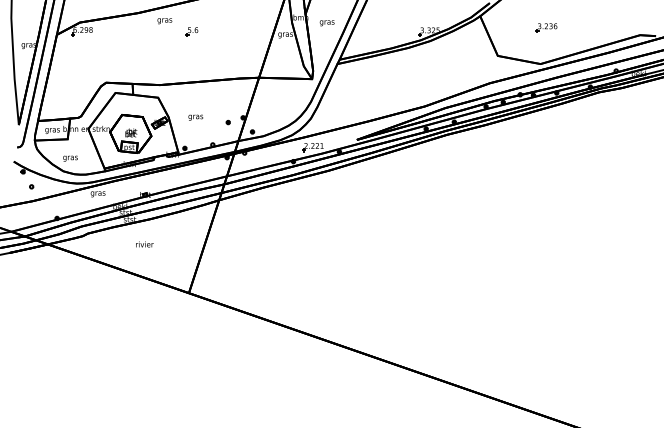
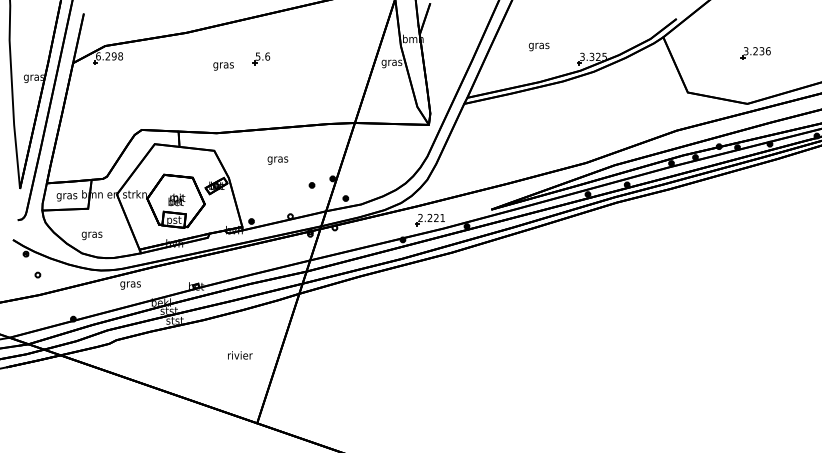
text: (164, 21) -> (223, 66), moved
text: (326, 23) -> (538, 47), moved
text: (195, 117) -> (277, 160), moved
text: (144, 244) -> (239, 355), moved

